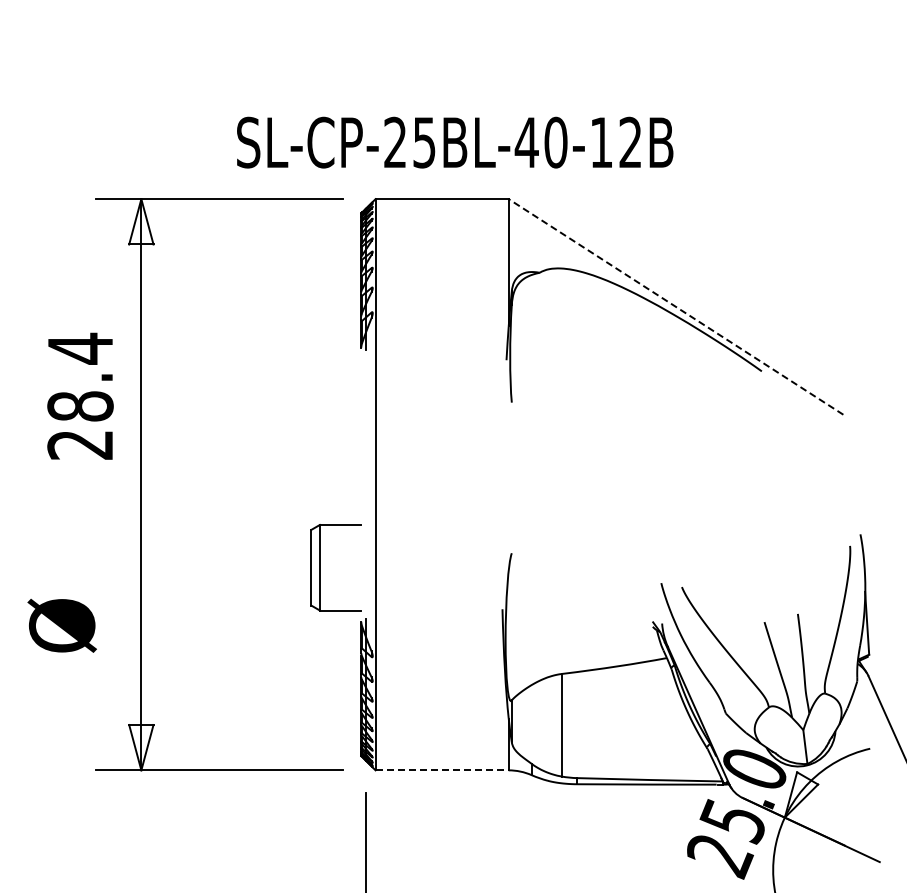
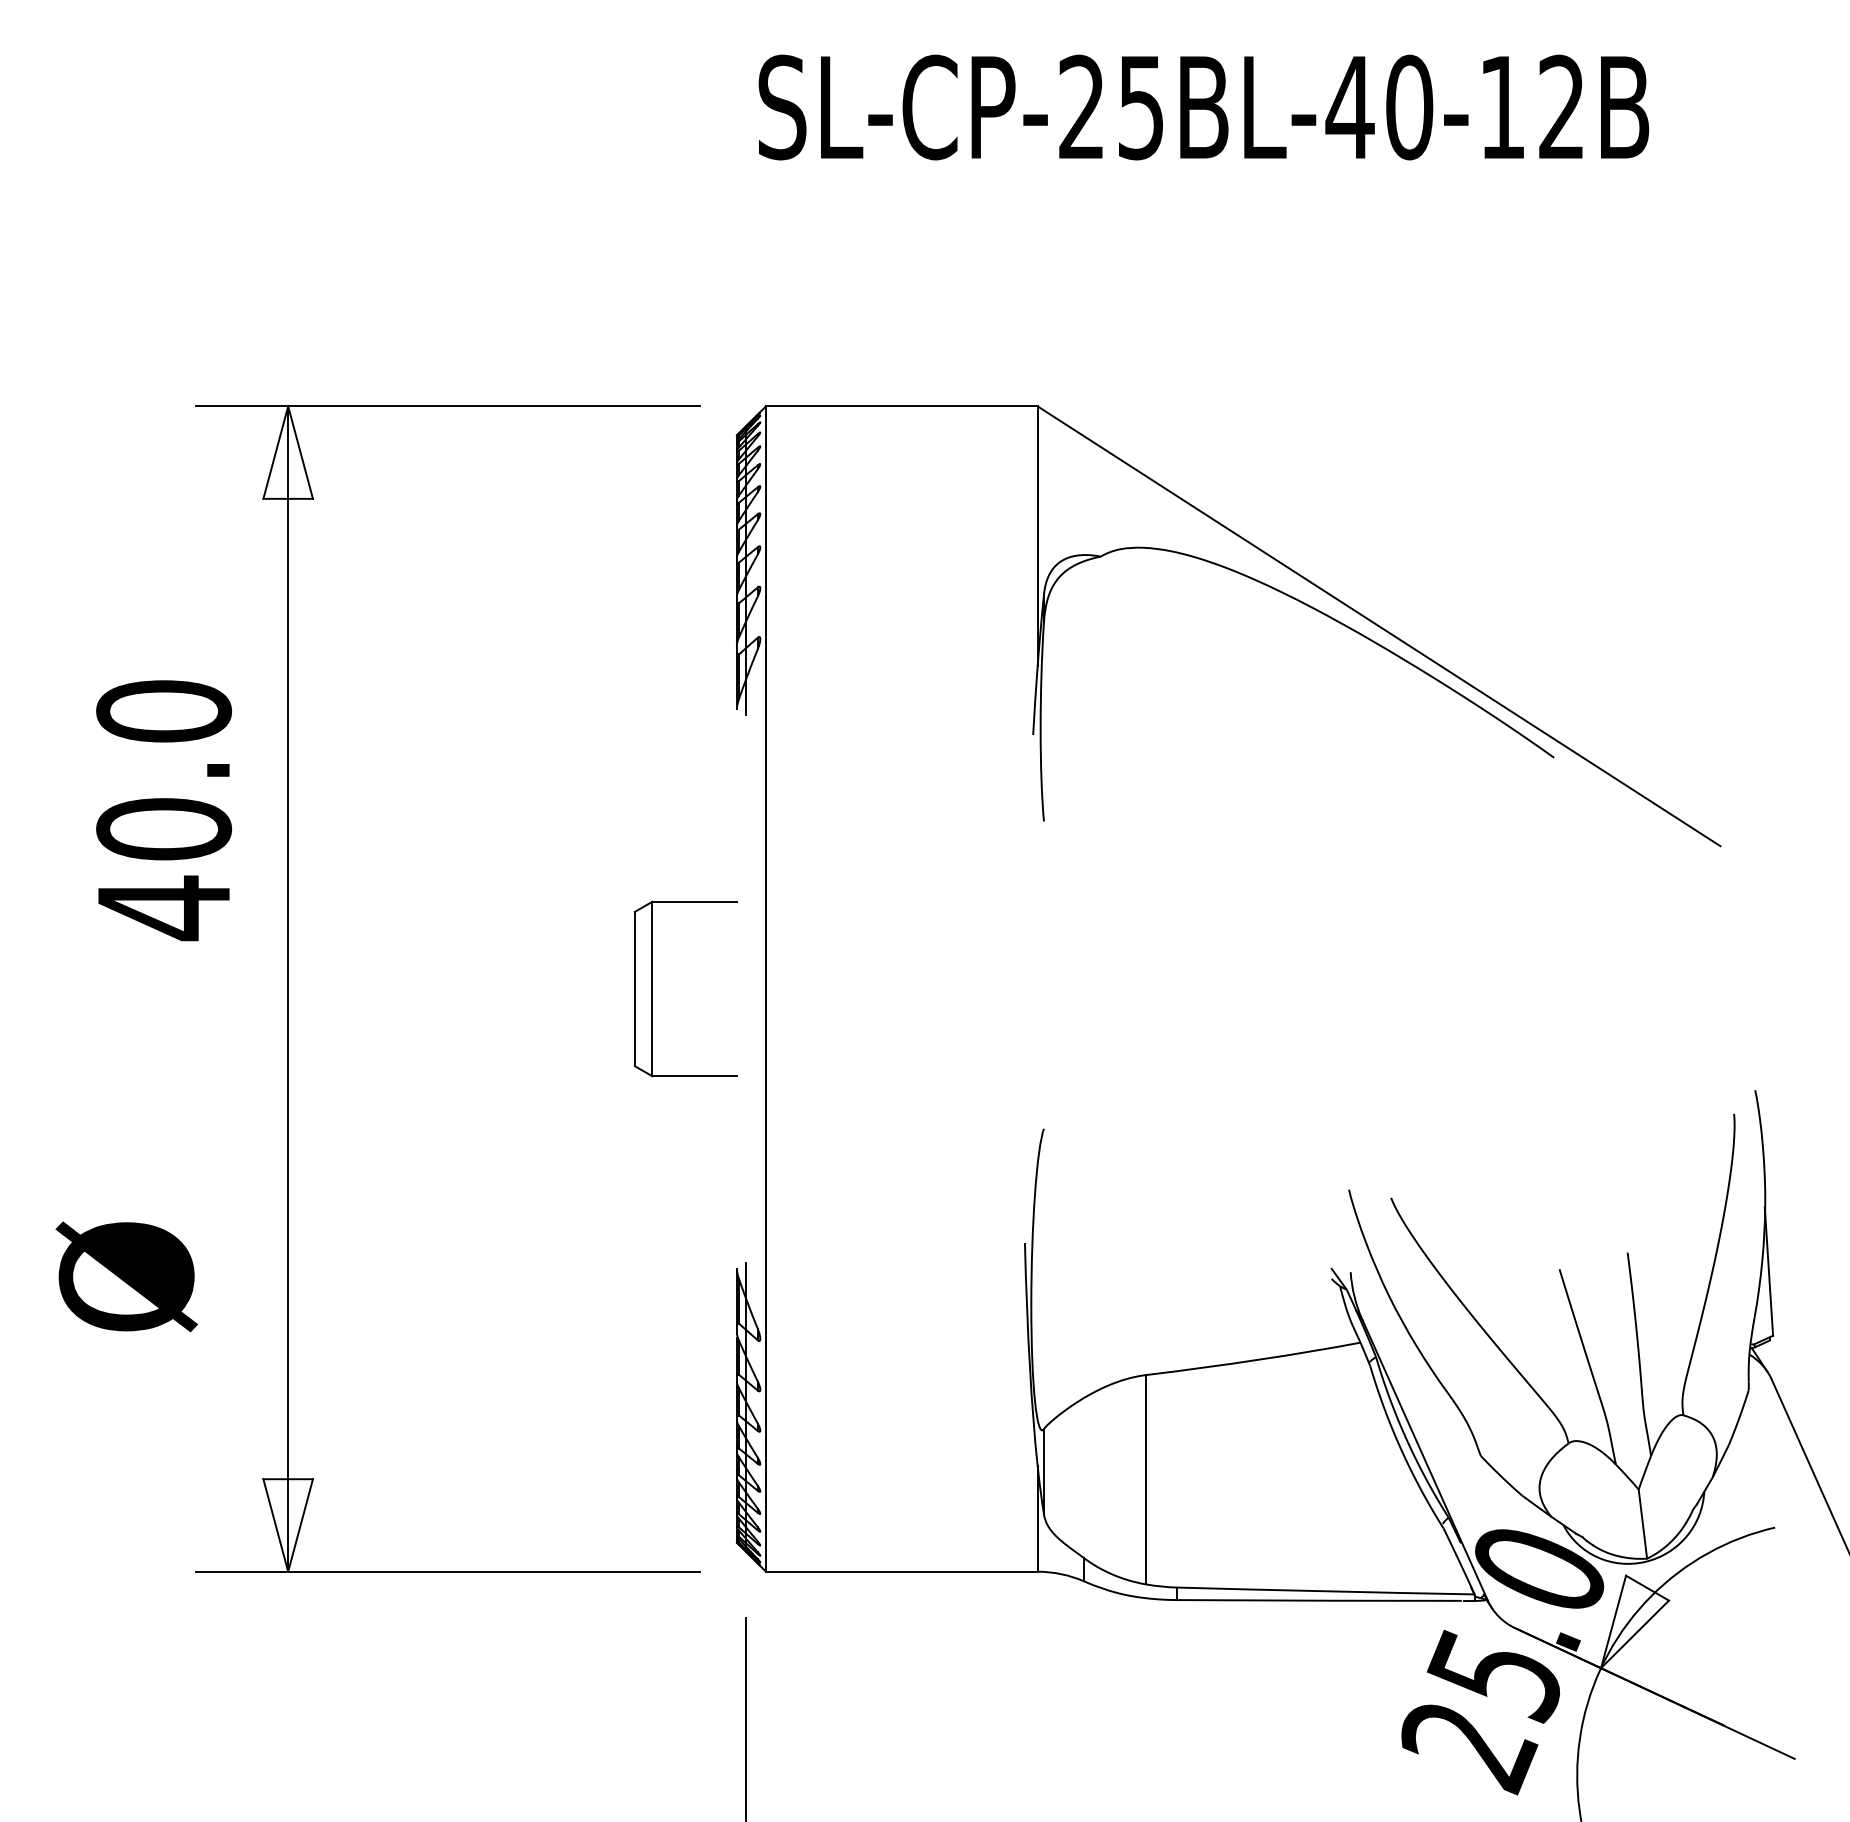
text: (455, 142) -> (1204, 107), moved
line: (676, 307) -> (1379, 627), dashed -> solid
text: (80, 396) -> (164, 808), 28.4 -> 40.0
part: (320, 567) -> (653, 988), moved
line: (442, 770) -> (902, 1572), dashed -> solid

